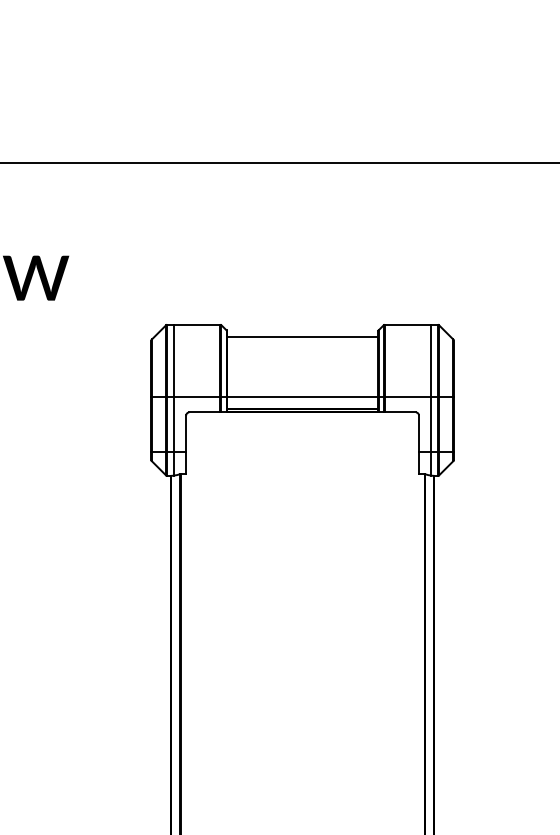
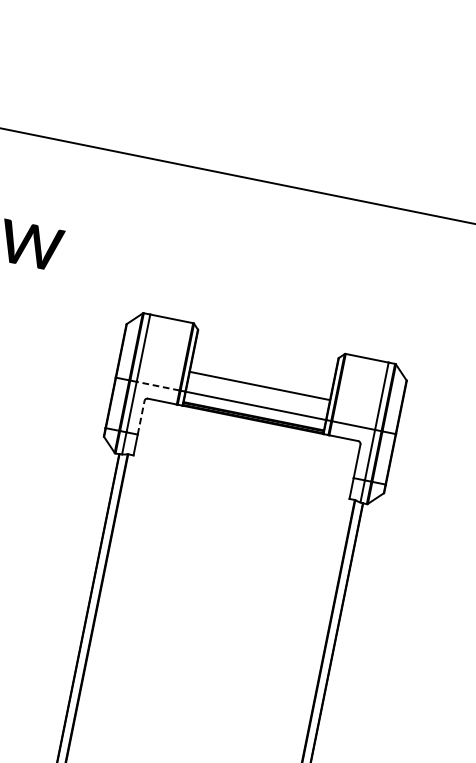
line: (302, 336) -> (259, 385), moved
line: (196, 397) -> (157, 386), solid -> dashed
line: (186, 433) -> (141, 417), solid -> dashed

